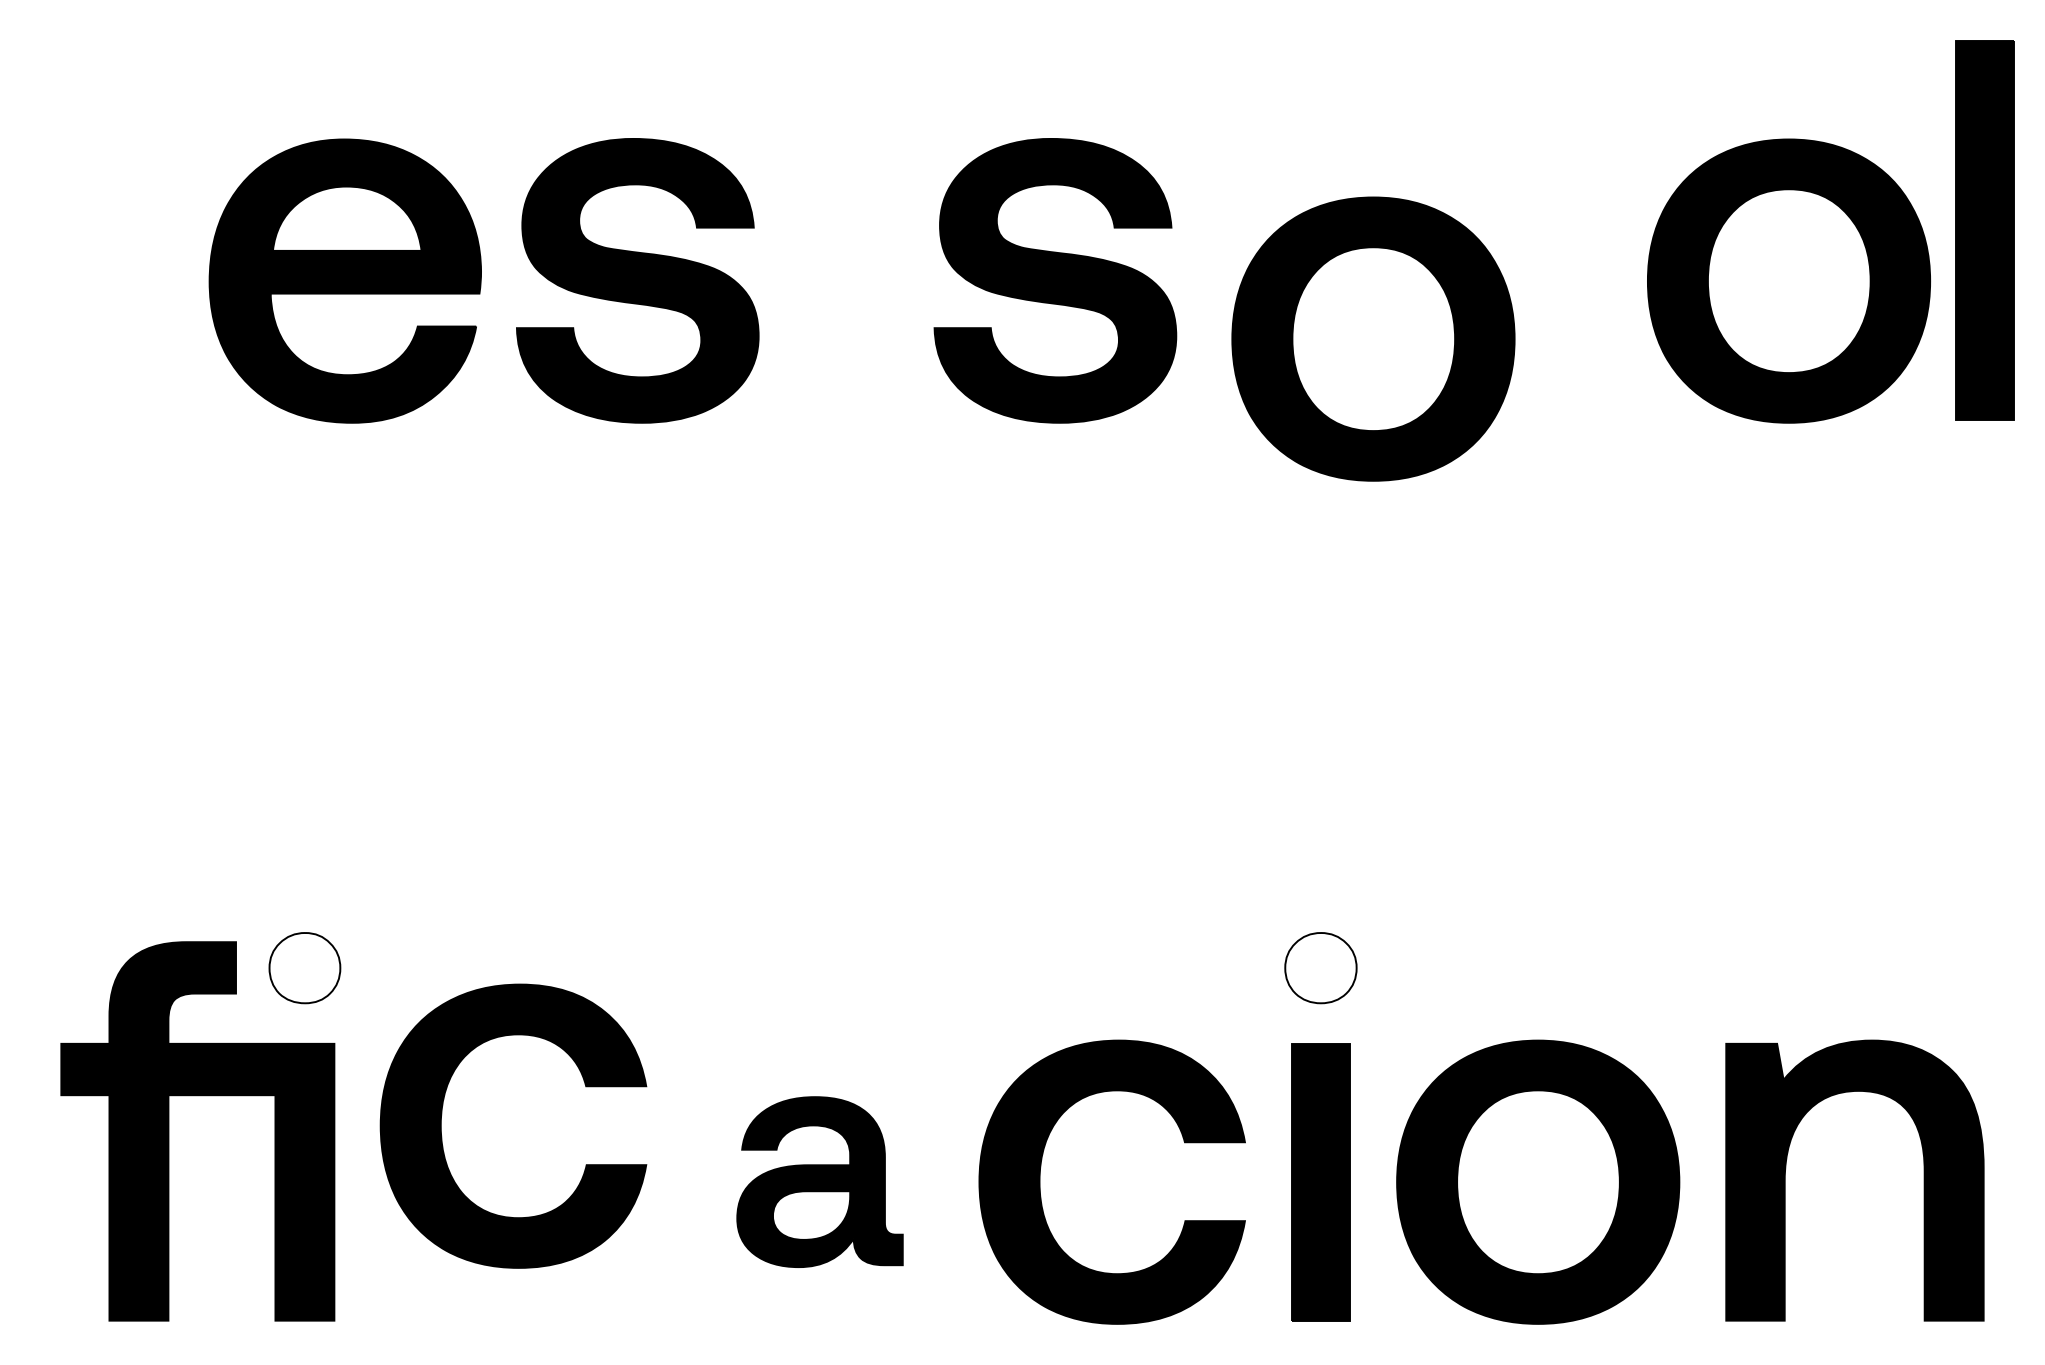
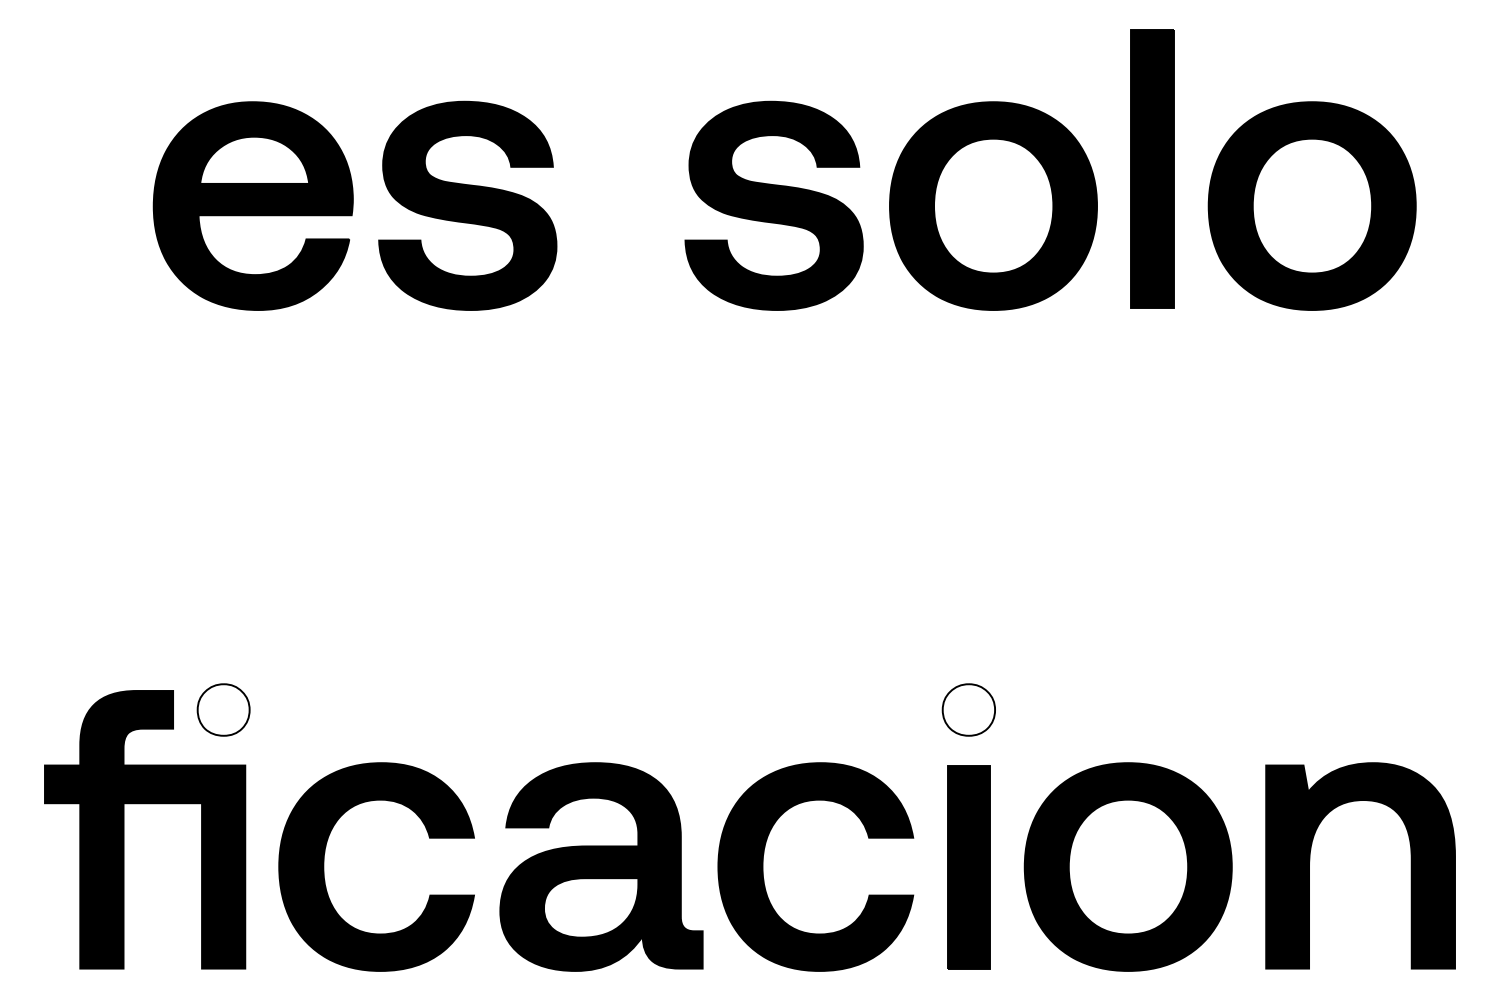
part: (1984, 230) -> (1152, 168), moved
part: (1373, 338) -> (993, 205), moved
part: (442, 1114) -> (324, 858), moved
part: (819, 1181) -> (601, 866), size x1.67

